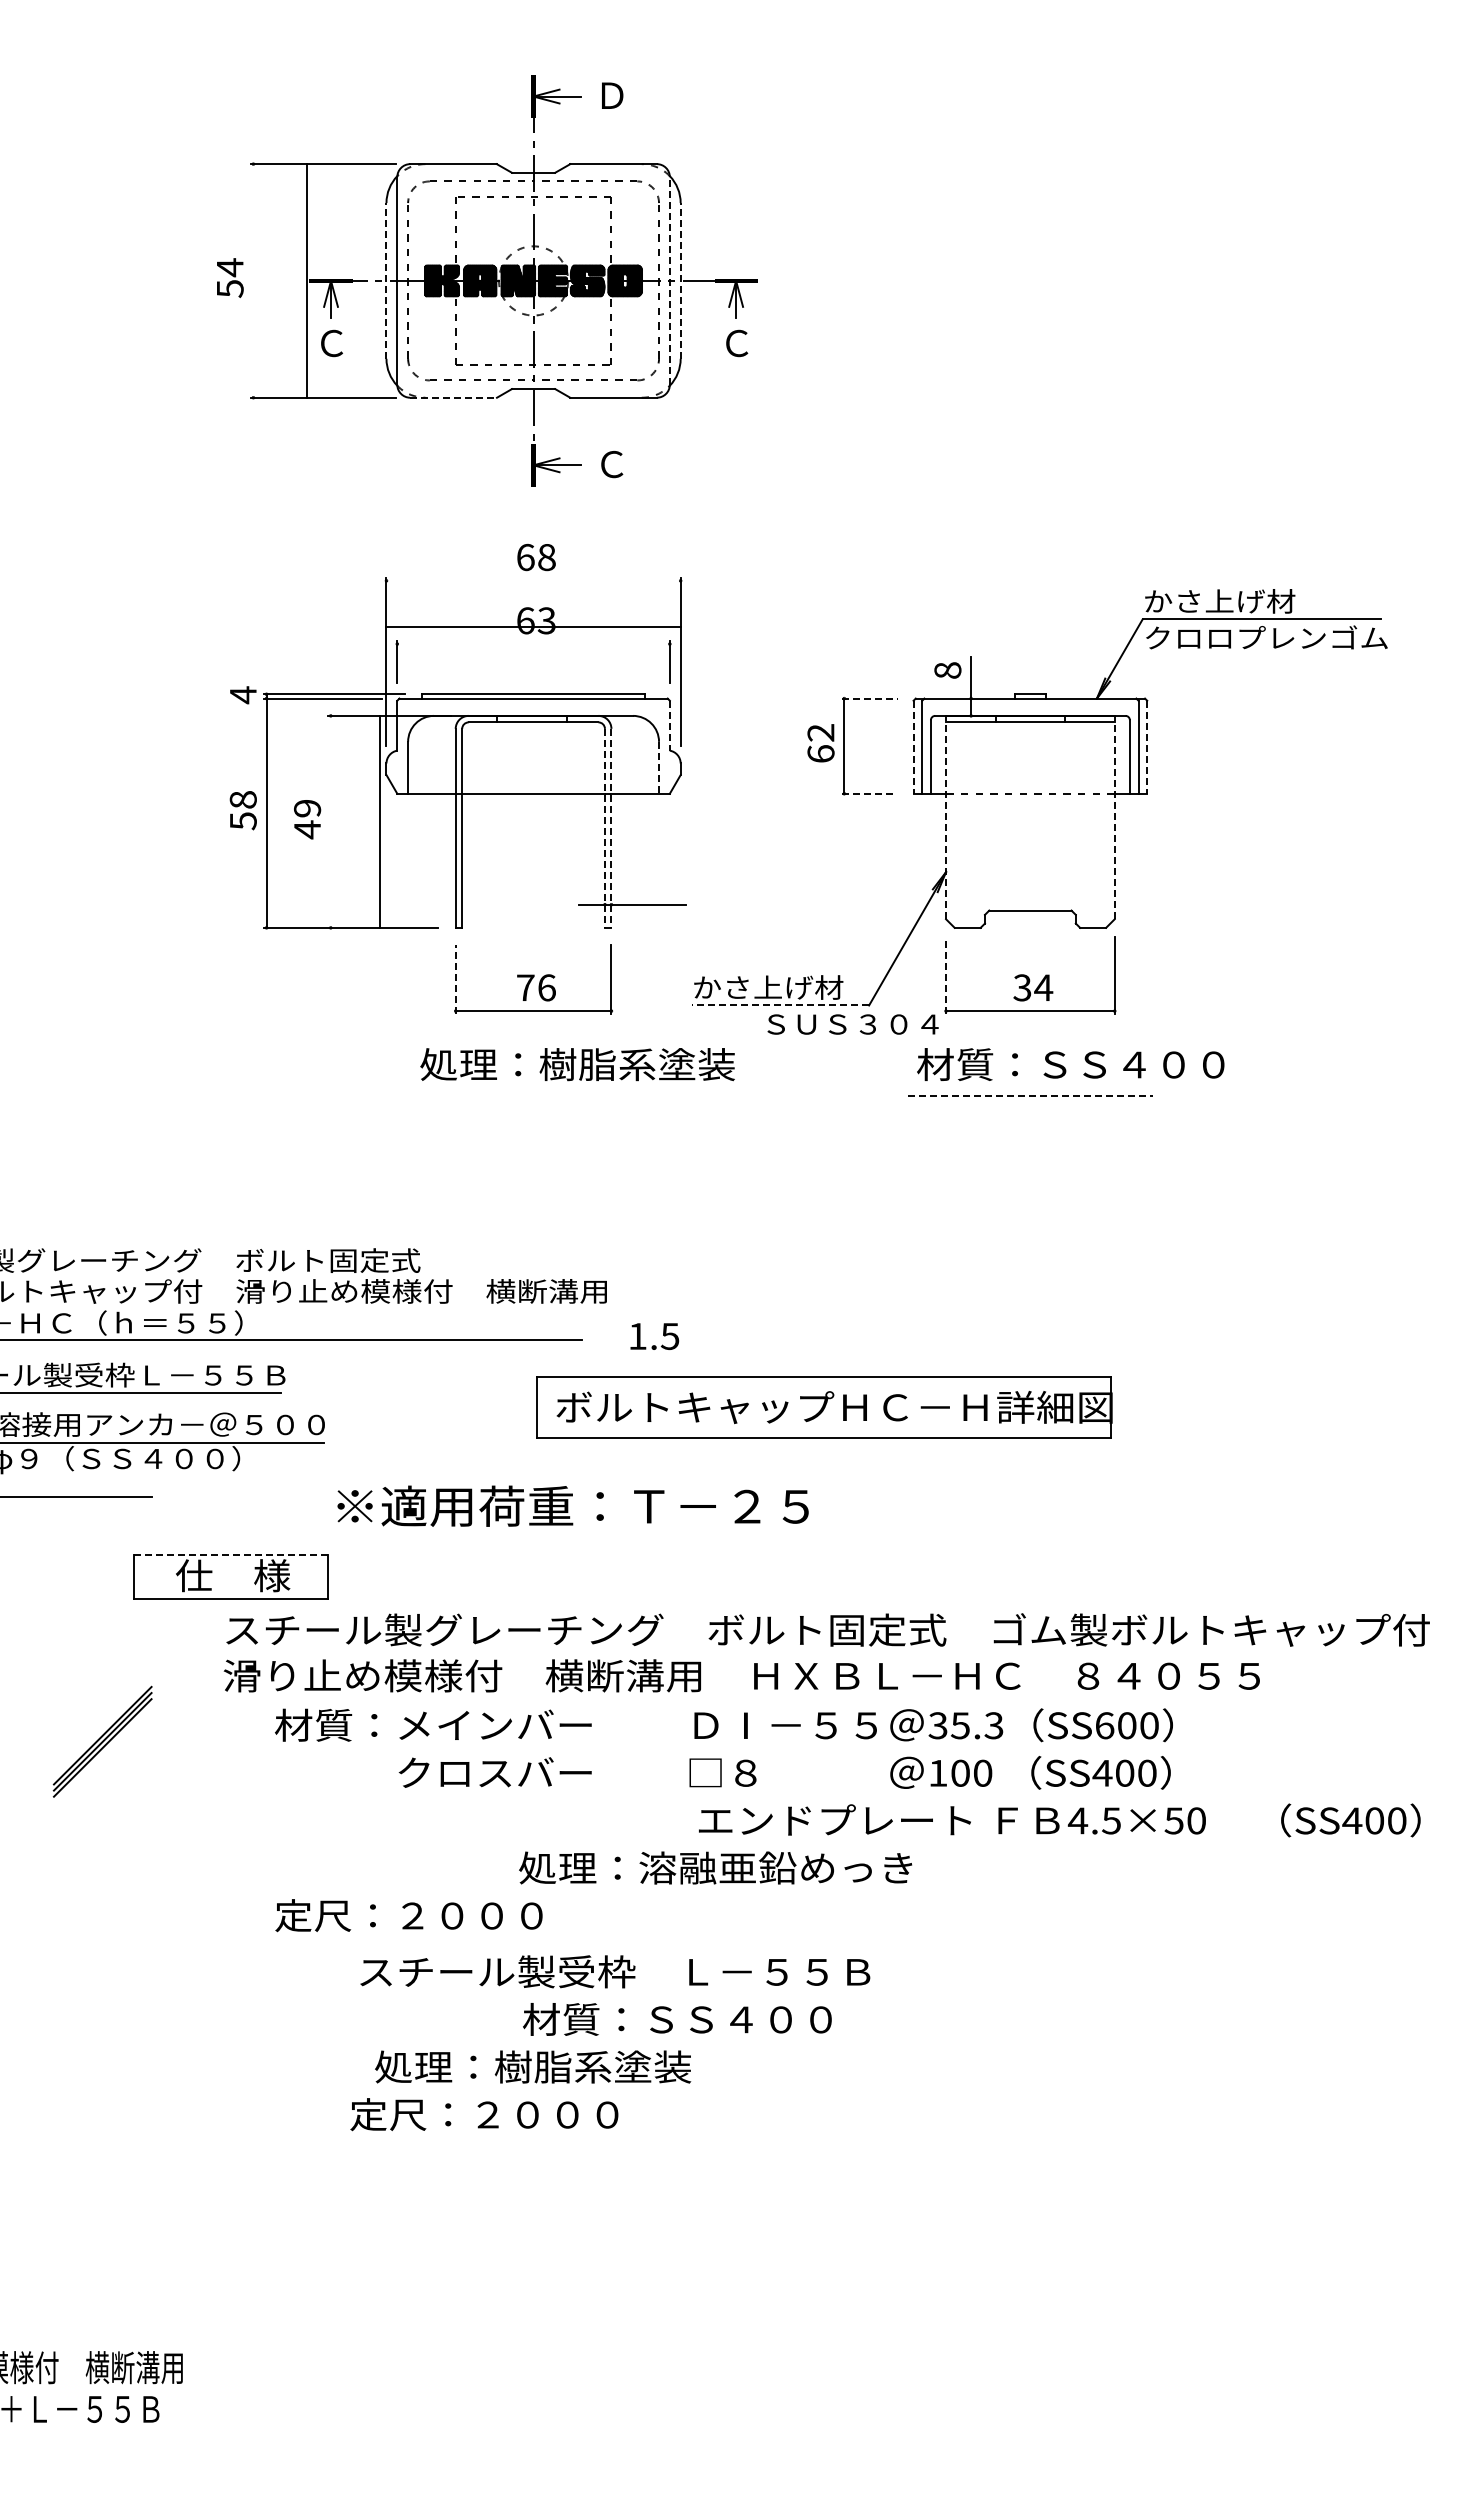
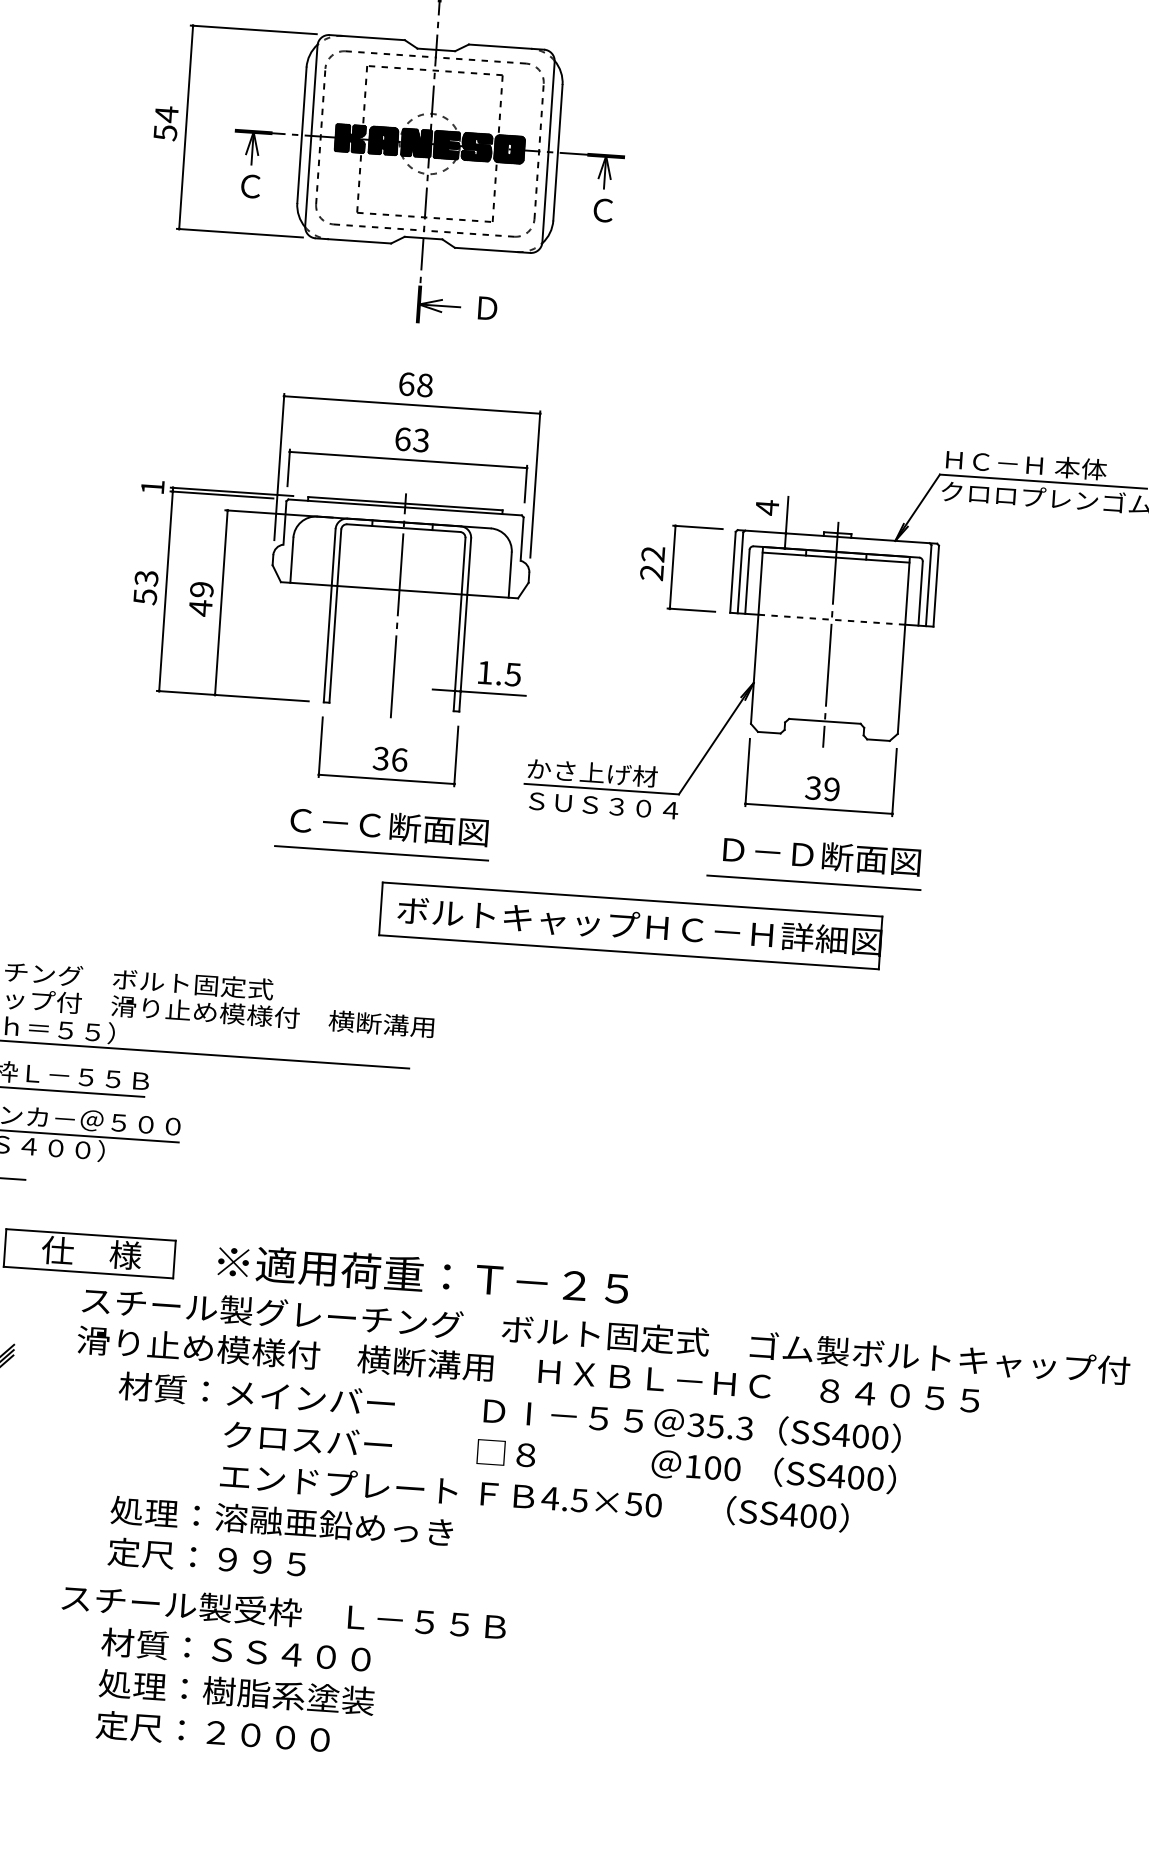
line: (307, 280) -> (186, 127), moved
line: (386, 280) -> (301, 134), dashed -> solid
line: (669, 280) -> (548, 151), dashed -> solid
line: (680, 280) -> (557, 152), dashed -> solid
line: (454, 397) -> (354, 240), dashed -> solid
text: (612, 464) -> (487, 308), Ｃ -> Ｄ
text: (1239, 601) -> (1025, 464), かさ上げ材 -> ＨＣ－Ｈ 本体
line: (533, 626) -> (412, 404), moved
line: (533, 644) -> (408, 460), added
text: (947, 670) -> (767, 507), 8 -> 4
text: (243, 695) -> (152, 487), 4 -> 1
line: (870, 698) -> (698, 527), dashed -> solid
line: (669, 725) -> (521, 538), dashed -> solid
line: (913, 747) -> (732, 572), dashed -> solid
line: (1147, 747) -> (936, 586), dashed -> solid
text: (820, 753) -> (651, 572), 62 -> 22
line: (659, 767) -> (510, 574), dashed -> solid
line: (869, 793) -> (691, 609), dashed -> solid
text: (242, 800) -> (145, 578), 58 -> 53
line: (1030, 810) -> (830, 634), added
line: (533, 811) -> (398, 605), added
line: (946, 817) -> (757, 635), dashed -> solid
line: (1114, 817) -> (903, 645), dashed -> solid
line: (379, 821) -> (221, 602), moved
line: (604, 828) -> (459, 624), dashed -> solid
line: (611, 828) -> (465, 625), dashed -> solid
line: (946, 975) -> (748, 772), dashed -> solid
line: (455, 978) -> (320, 746), dashed -> solid
text: (525, 987) -> (380, 758), 76 -> 36
text: (1043, 987) -> (831, 789), 34 -> 39
line: (780, 1005) -> (601, 789), dashed -> solid
text: (852, 1024) -> (603, 805), moved
text: (577, 1064) -> (421, 828), 処理：樹脂系塗装 -> Ｃ－Ｃ断面図
text: (1070, 1064) -> (850, 857), 材質：ＳＳ４００ -> Ｄ－Ｄ断面図
line: (533, 1096) -> (381, 853), added
line: (1030, 1096) -> (813, 883), dashed -> solid
text: (654, 1336) -> (499, 673), moved
part: (824, 1407) -> (630, 925), moved
text: (572, 1505) -> (422, 1274), moved
line: (231, 1555) -> (91, 1235), dashed -> solid
text: (1104, 1725) -> (841, 1434), SS600 -> SS400
text: (1059, 1820) -> (534, 1497), moved
text: (715, 1867) -> (281, 1520), moved
text: (472, 1915) -> (279, 1562), 定尺：２０００ -> 定尺：９９５
text: (615, 1971) -> (284, 1612), moved
text: (677, 2019) -> (236, 1650), moved
text: (533, 2066) -> (236, 1691), moved
text: (484, 2114) -> (213, 1732), moved

